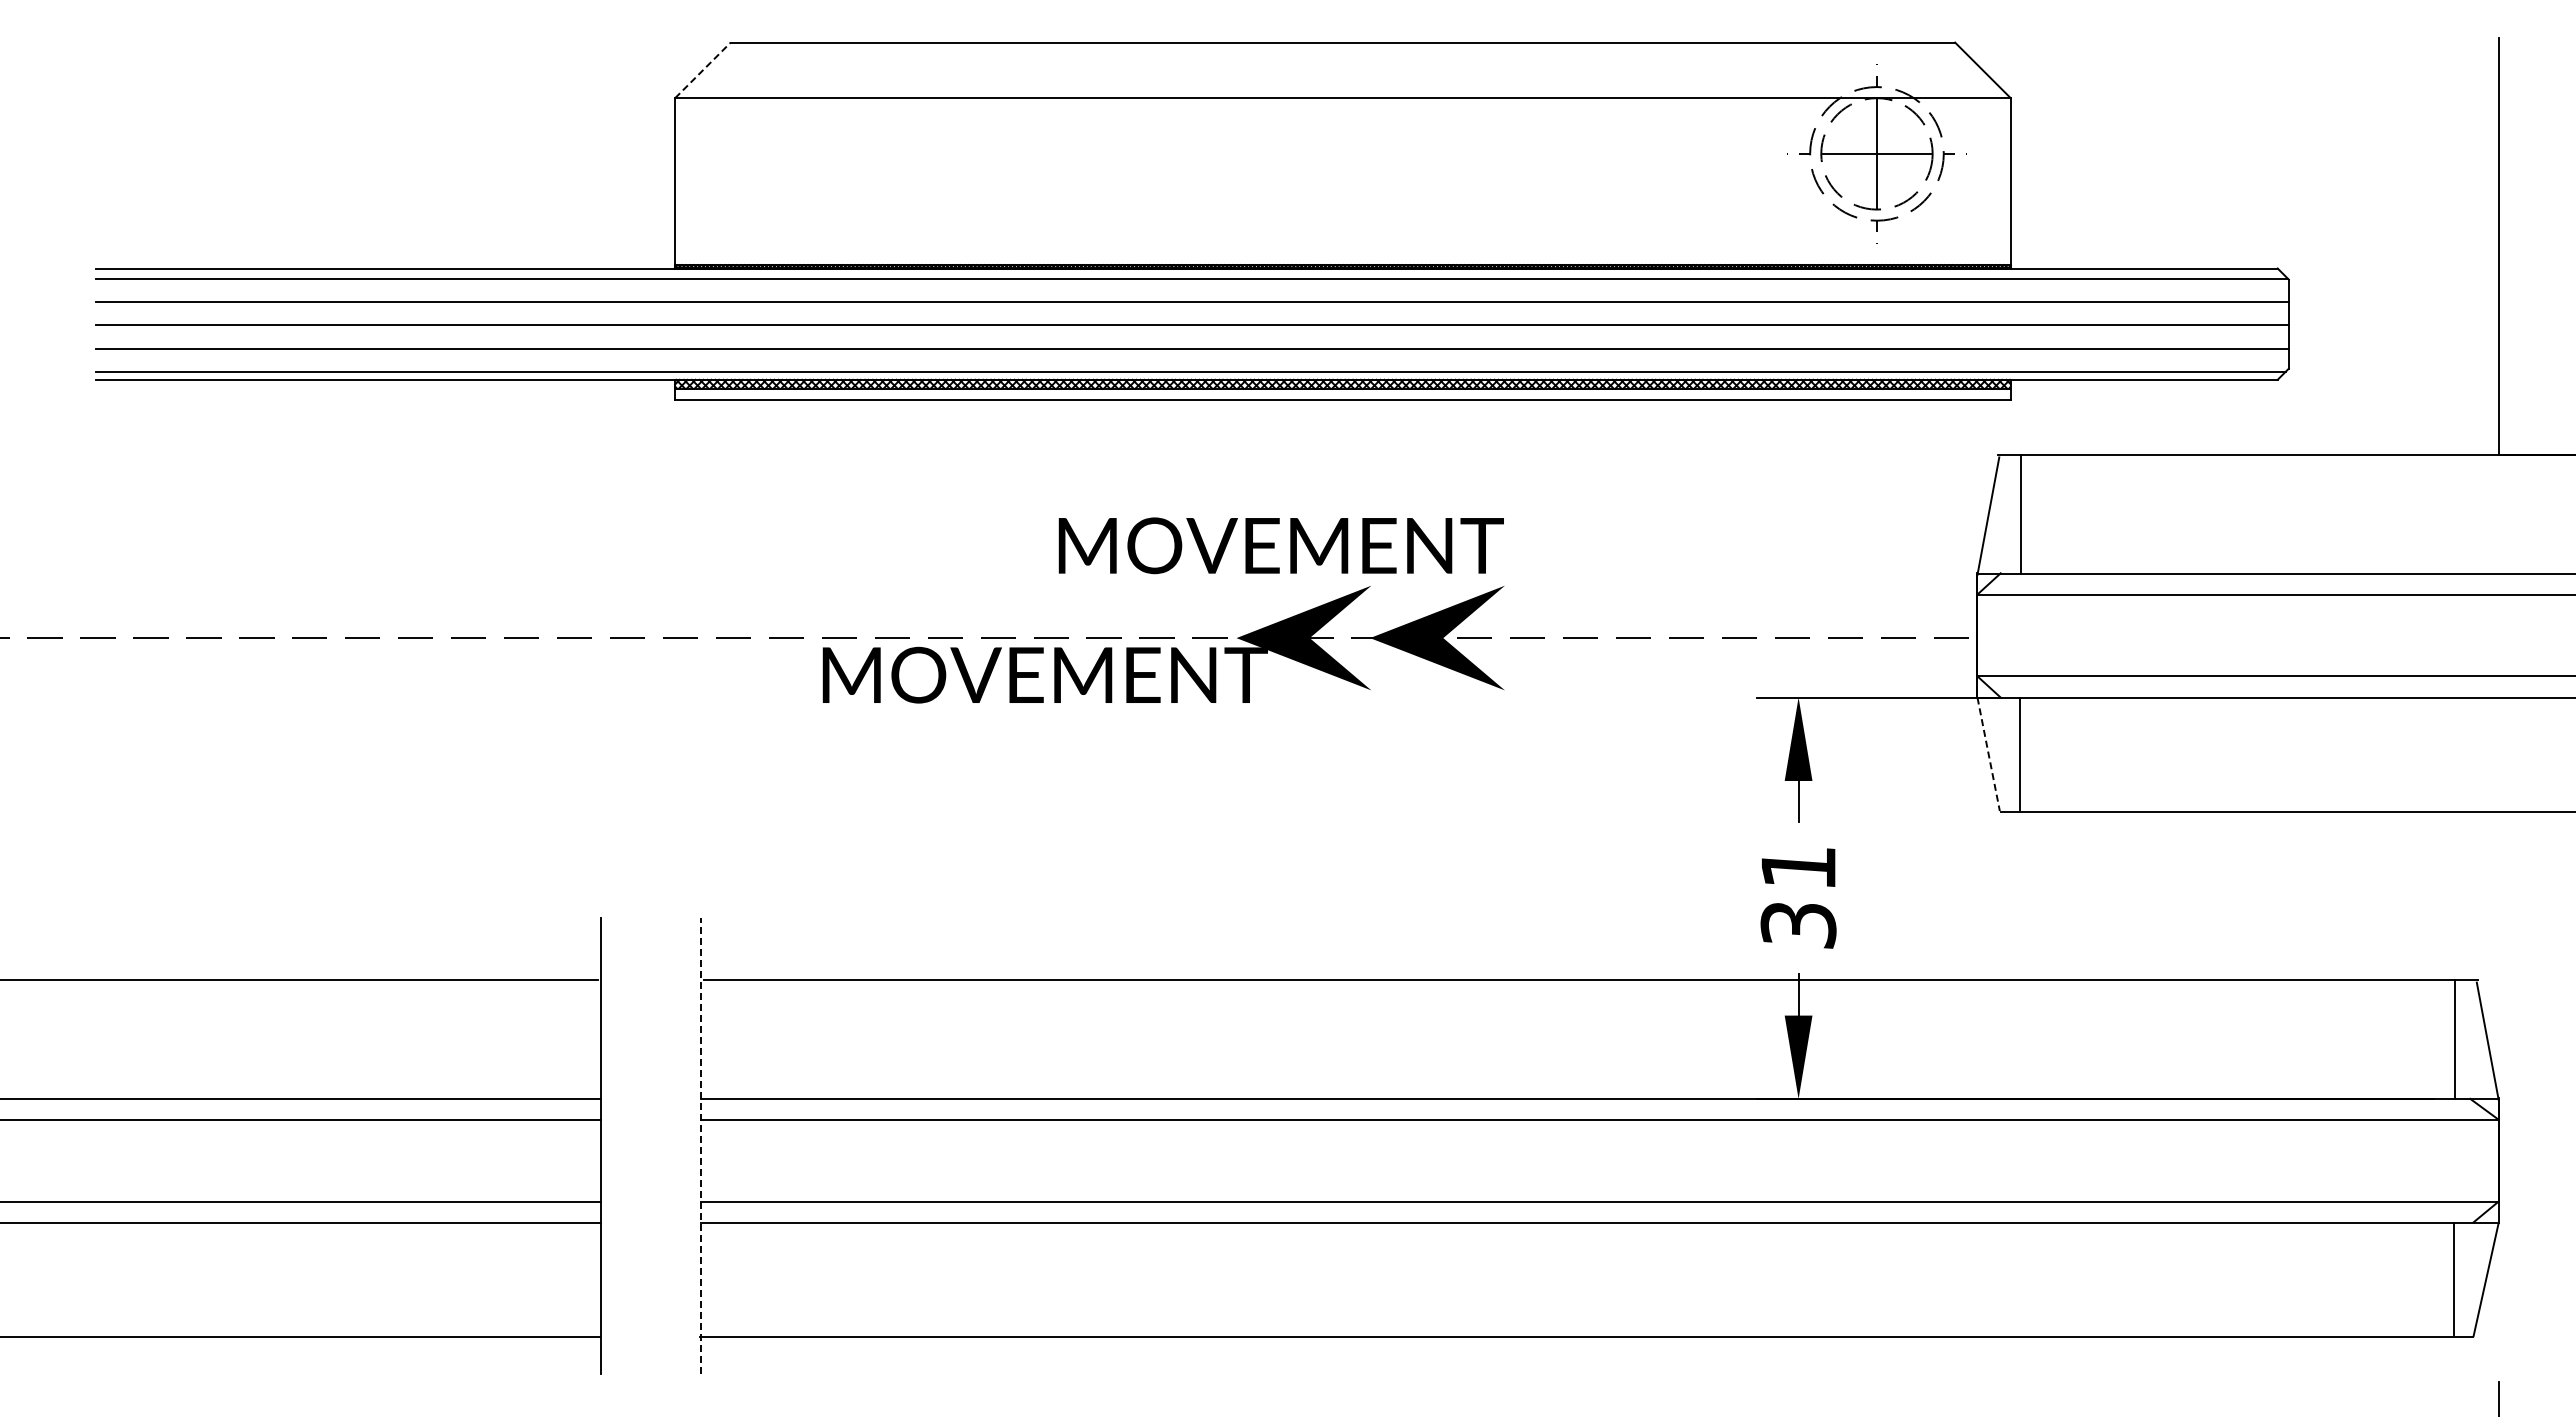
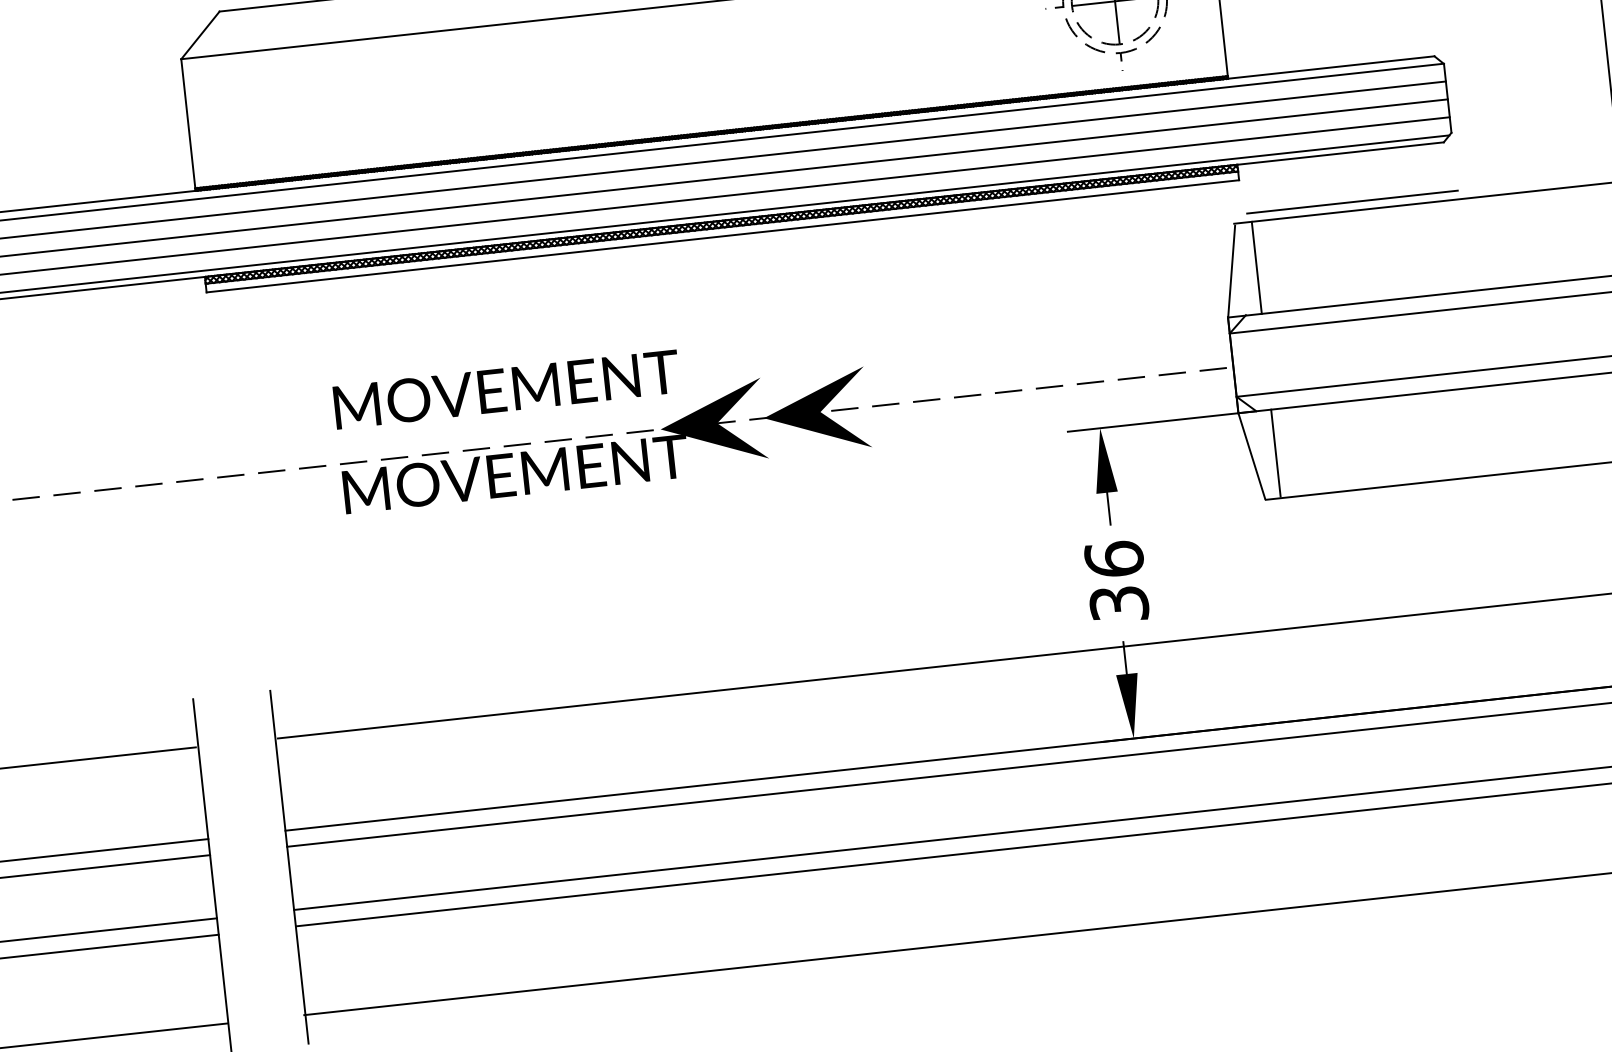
line: (703, 70) -> (200, 35), dashed -> solid
line: (2152, 443) -> (1352, 202), added
text: (1280, 545) -> (506, 389), moved
line: (1988, 754) -> (1251, 456), dashed -> solid
text: (1798, 866) -> (1114, 558), 31 -> 36
line: (701, 1145) -> (289, 866), dashed -> solid

